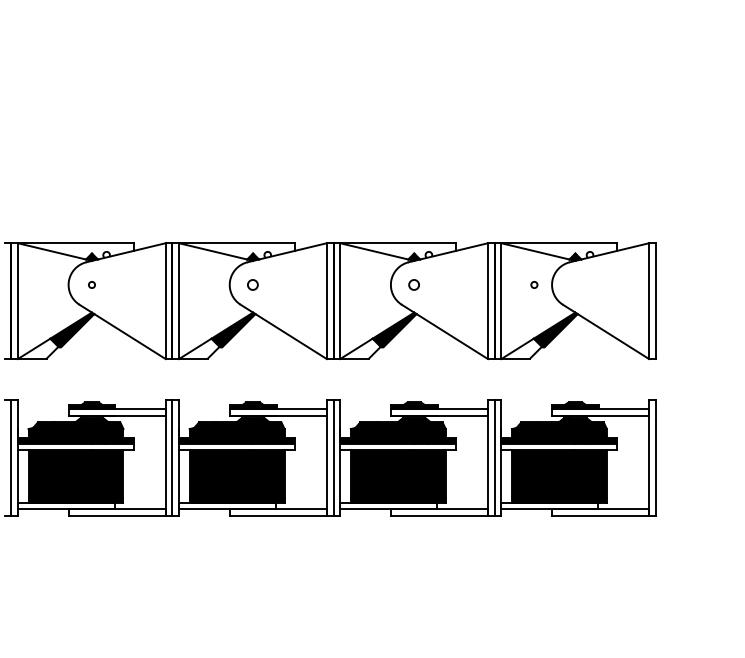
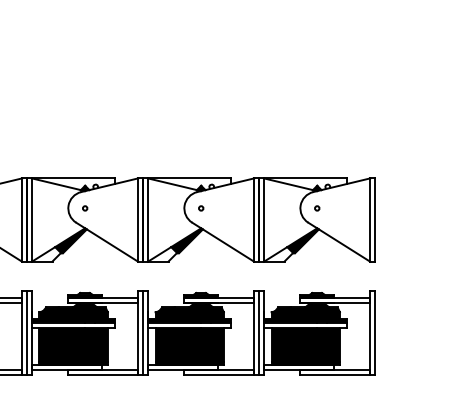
circle: (253, 284) -> (85, 208), size x0.62
circle: (414, 284) -> (201, 208), size x0.62
circle: (534, 284) -> (317, 208), moved

